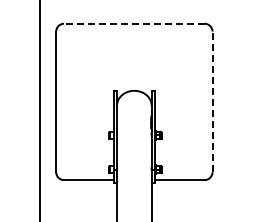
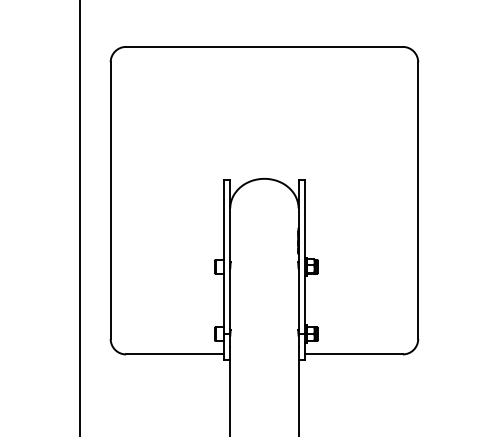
line: (133, 23) -> (262, 46), dashed -> solid
line: (212, 101) -> (418, 199), dashed -> solid

